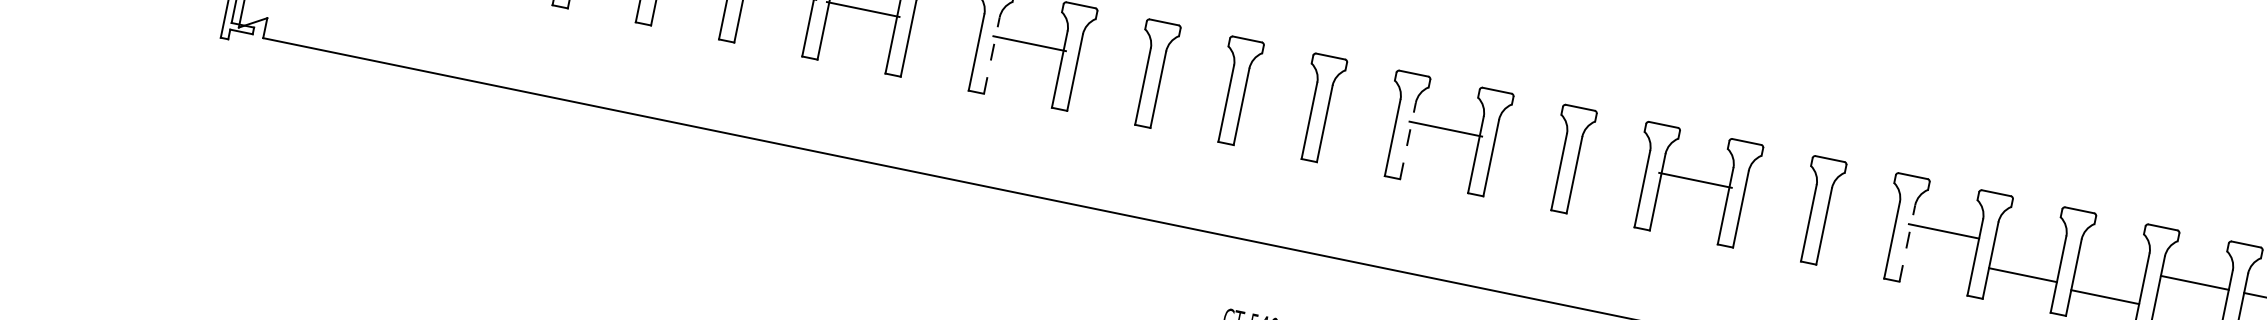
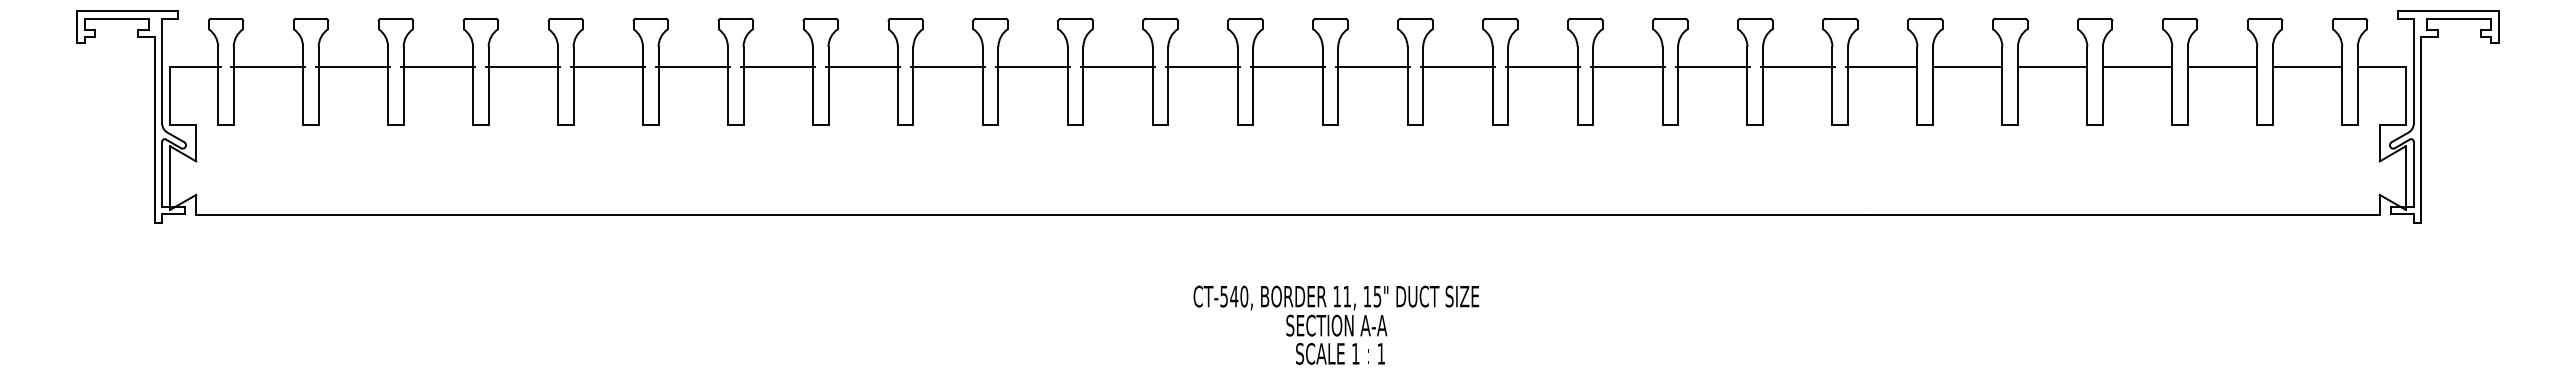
line: (946, 26) -> (863, 66), added
line: (991, 55) -> (913, 85), dashed -> solid
line: (1113, 60) -> (1033, 66), added
line: (1196, 77) -> (1118, 66), added
line: (1278, 94) -> (1202, 66), added
line: (1362, 111) -> (1287, 66), added
line: (1408, 140) -> (1338, 85), dashed -> solid
line: (1528, 146) -> (1457, 66), added
line: (1611, 163) -> (1542, 66), added
line: (1778, 197) -> (1712, 66), added
line: (1861, 214) -> (1797, 66), added
line: (1907, 243) -> (1848, 85), dashed -> solid
line: (2022, 275) -> (1967, 66), moved
line: (2105, 296) -> (2052, 66), moved

